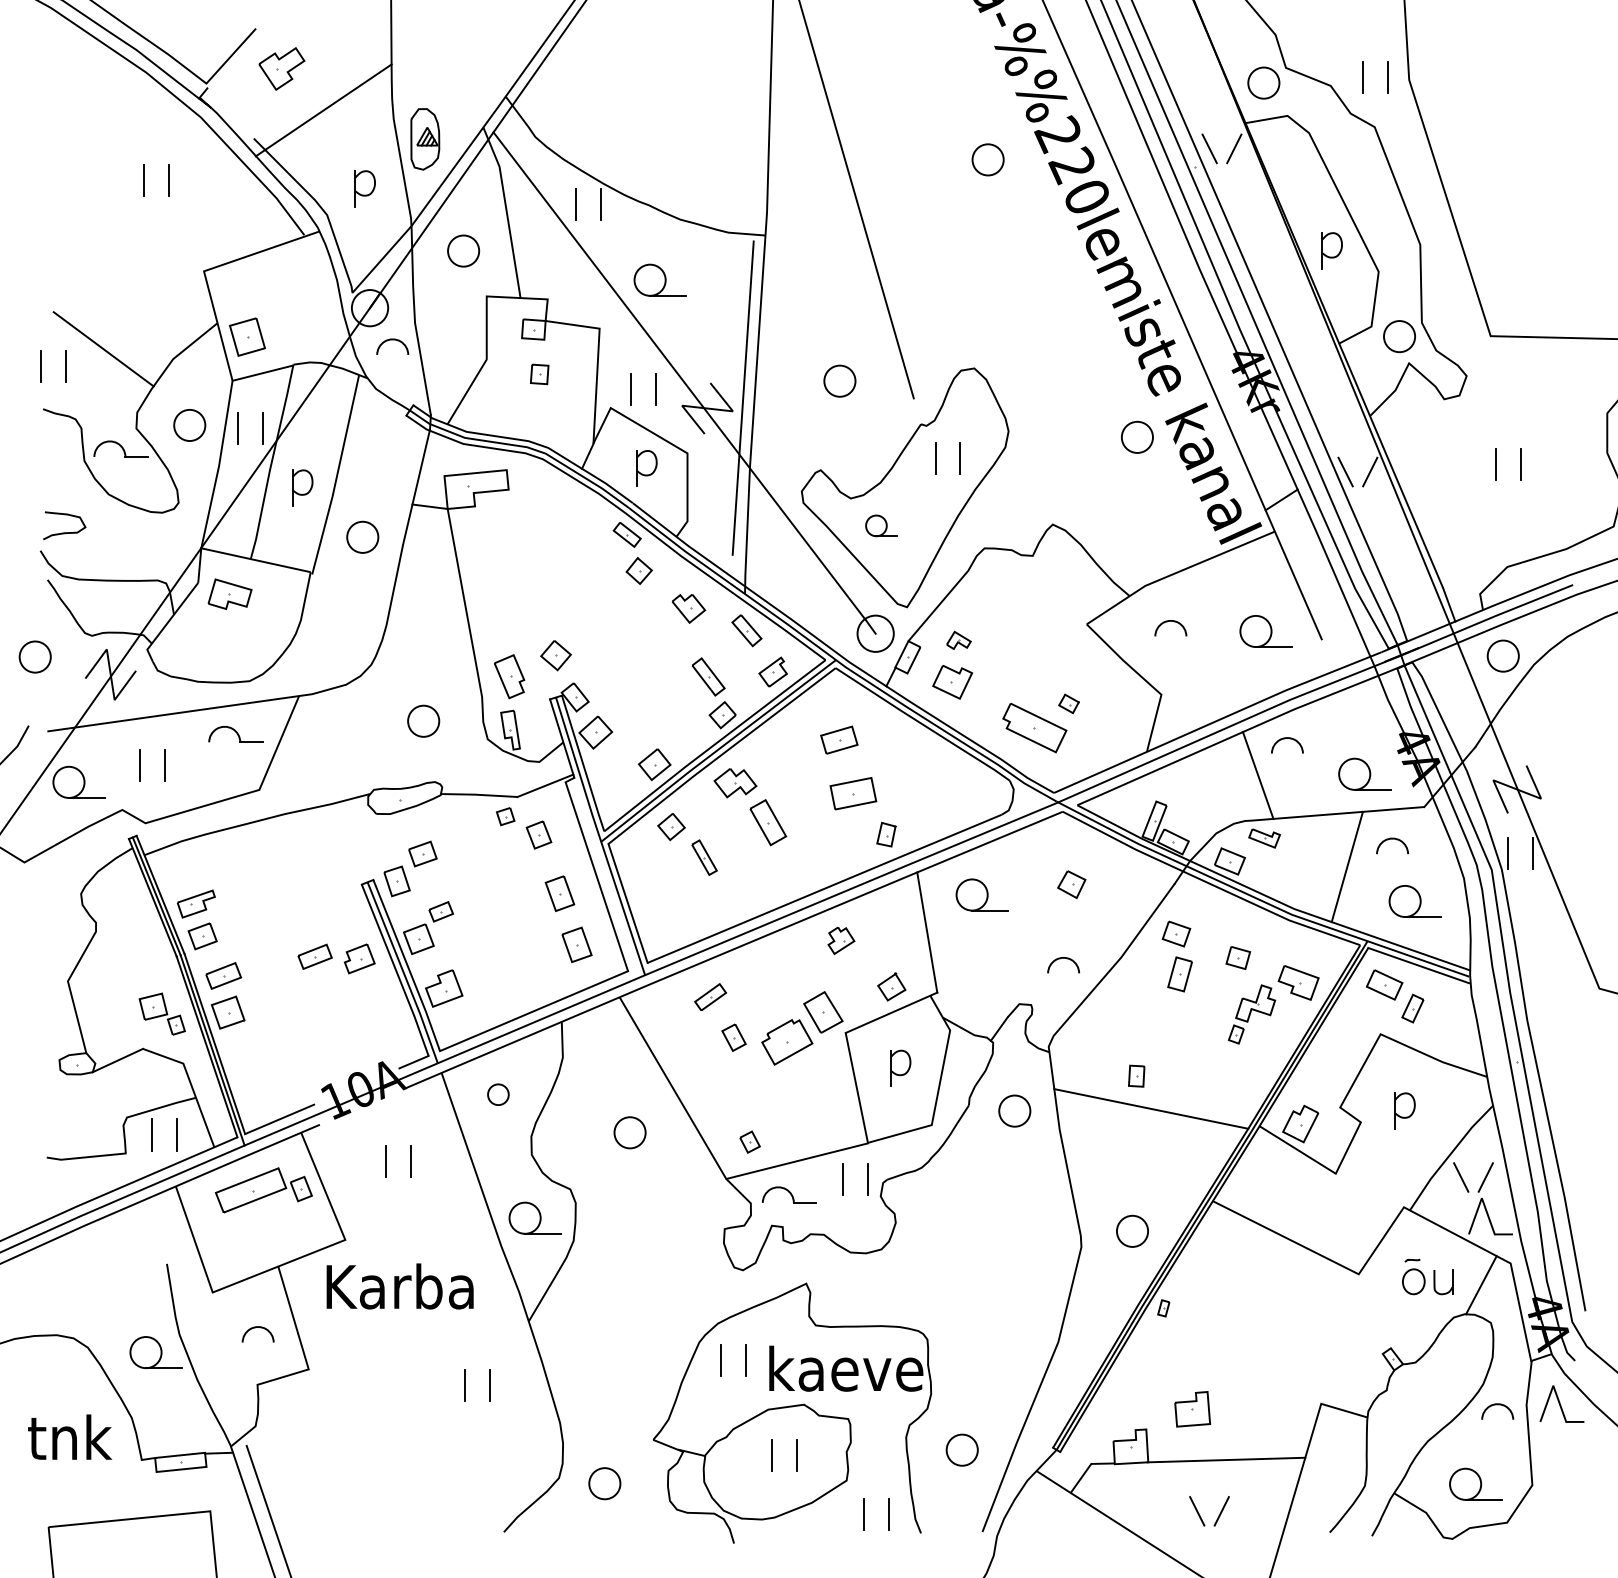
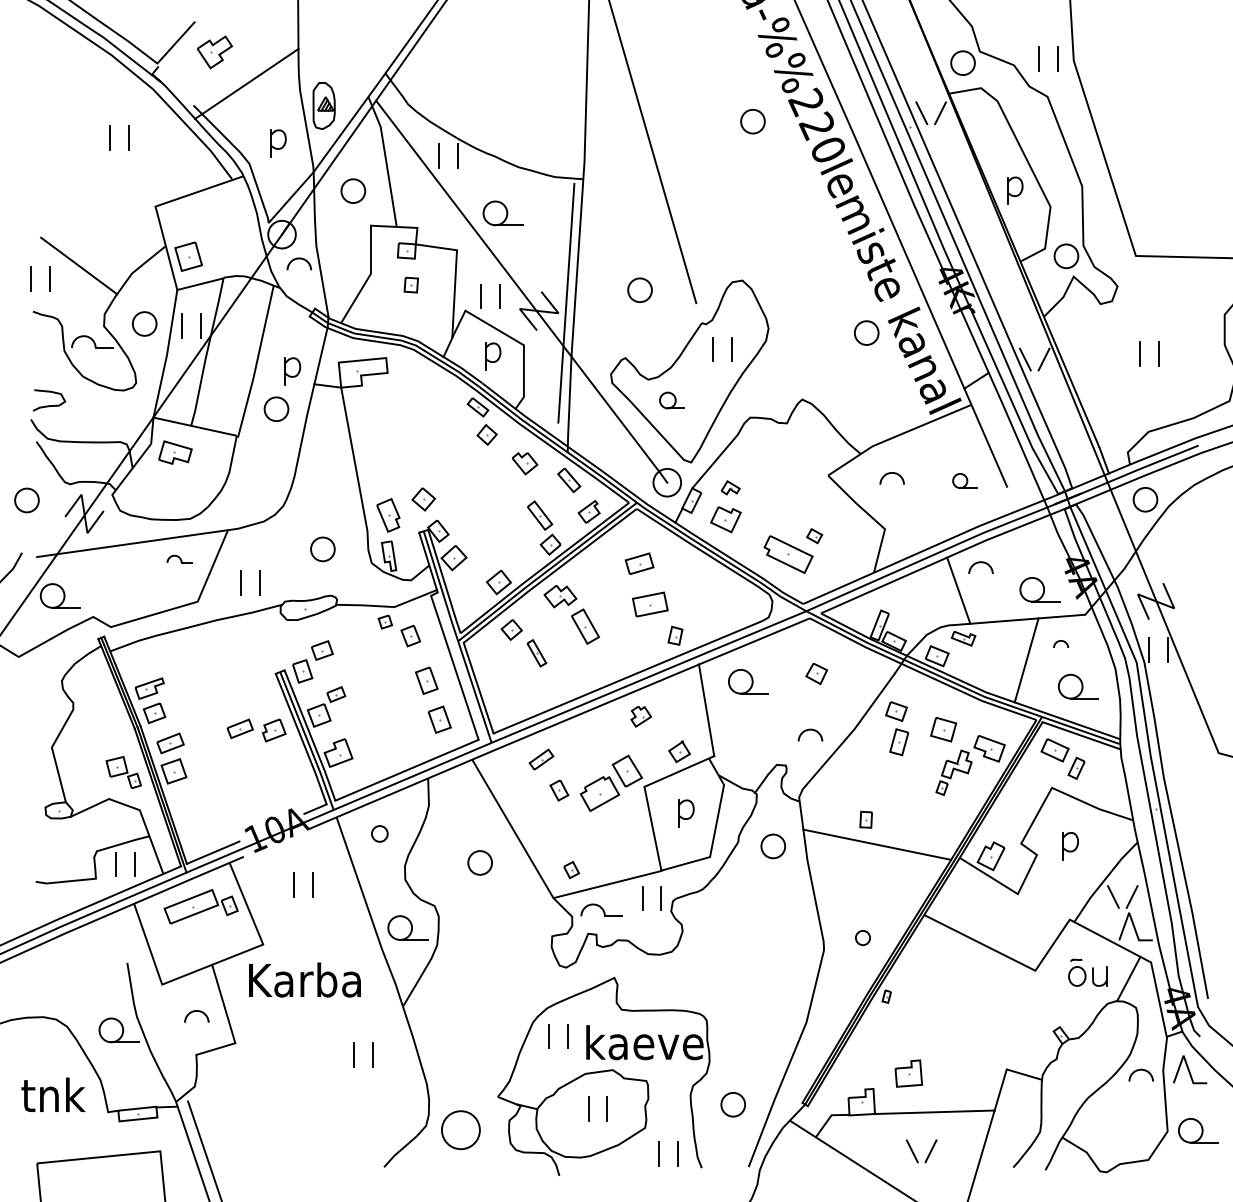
part: (302, 487) -> (292, 371), moved
part: (1265, 630) -> (964, 480), size x0.6
part: (235, 733) -> (179, 558), size x0.6
part: (140, 764) -> (241, 582), moved
part: (1391, 844) -> (1060, 643), size x0.6
part: (1238, 957) -> (943, 729), size x1.4
part: (1131, 1230) -> (862, 937), size x0.6
part: (604, 1483) -> (460, 1130), size x1.6
part: (1475, 1483) -> (1198, 1130), moved

